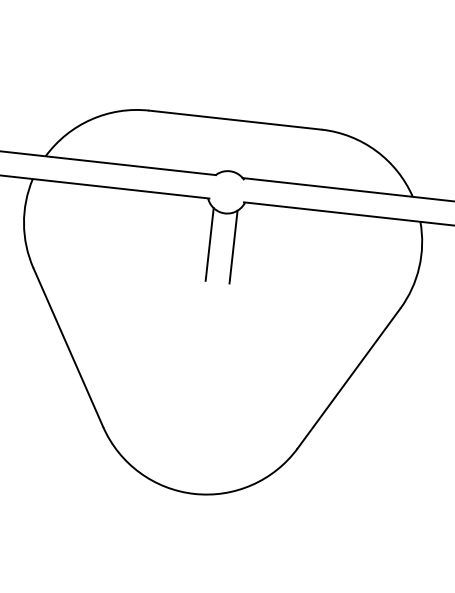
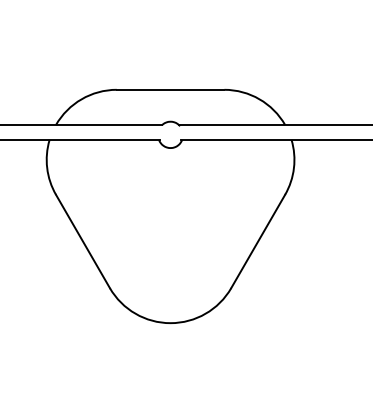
line: (210, 243) -> (163, 167), removed
line: (234, 245) -> (178, 167), removed

